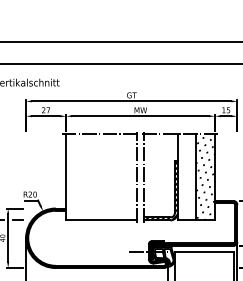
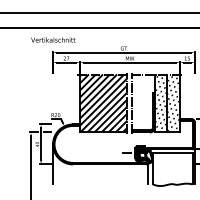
hatch: (101, 177) -> (103, 103), added
hatch: (186, 177) -> (160, 103), added

